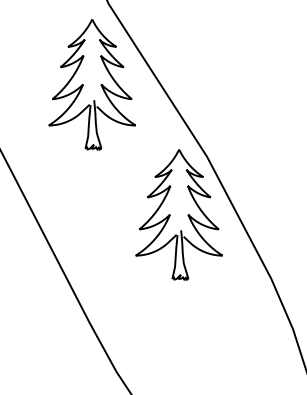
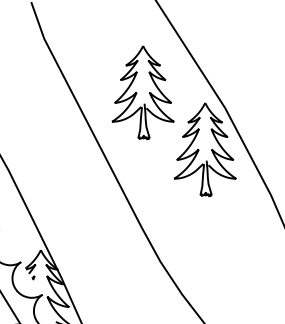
part: (91, 84) -> (142, 92), moved

